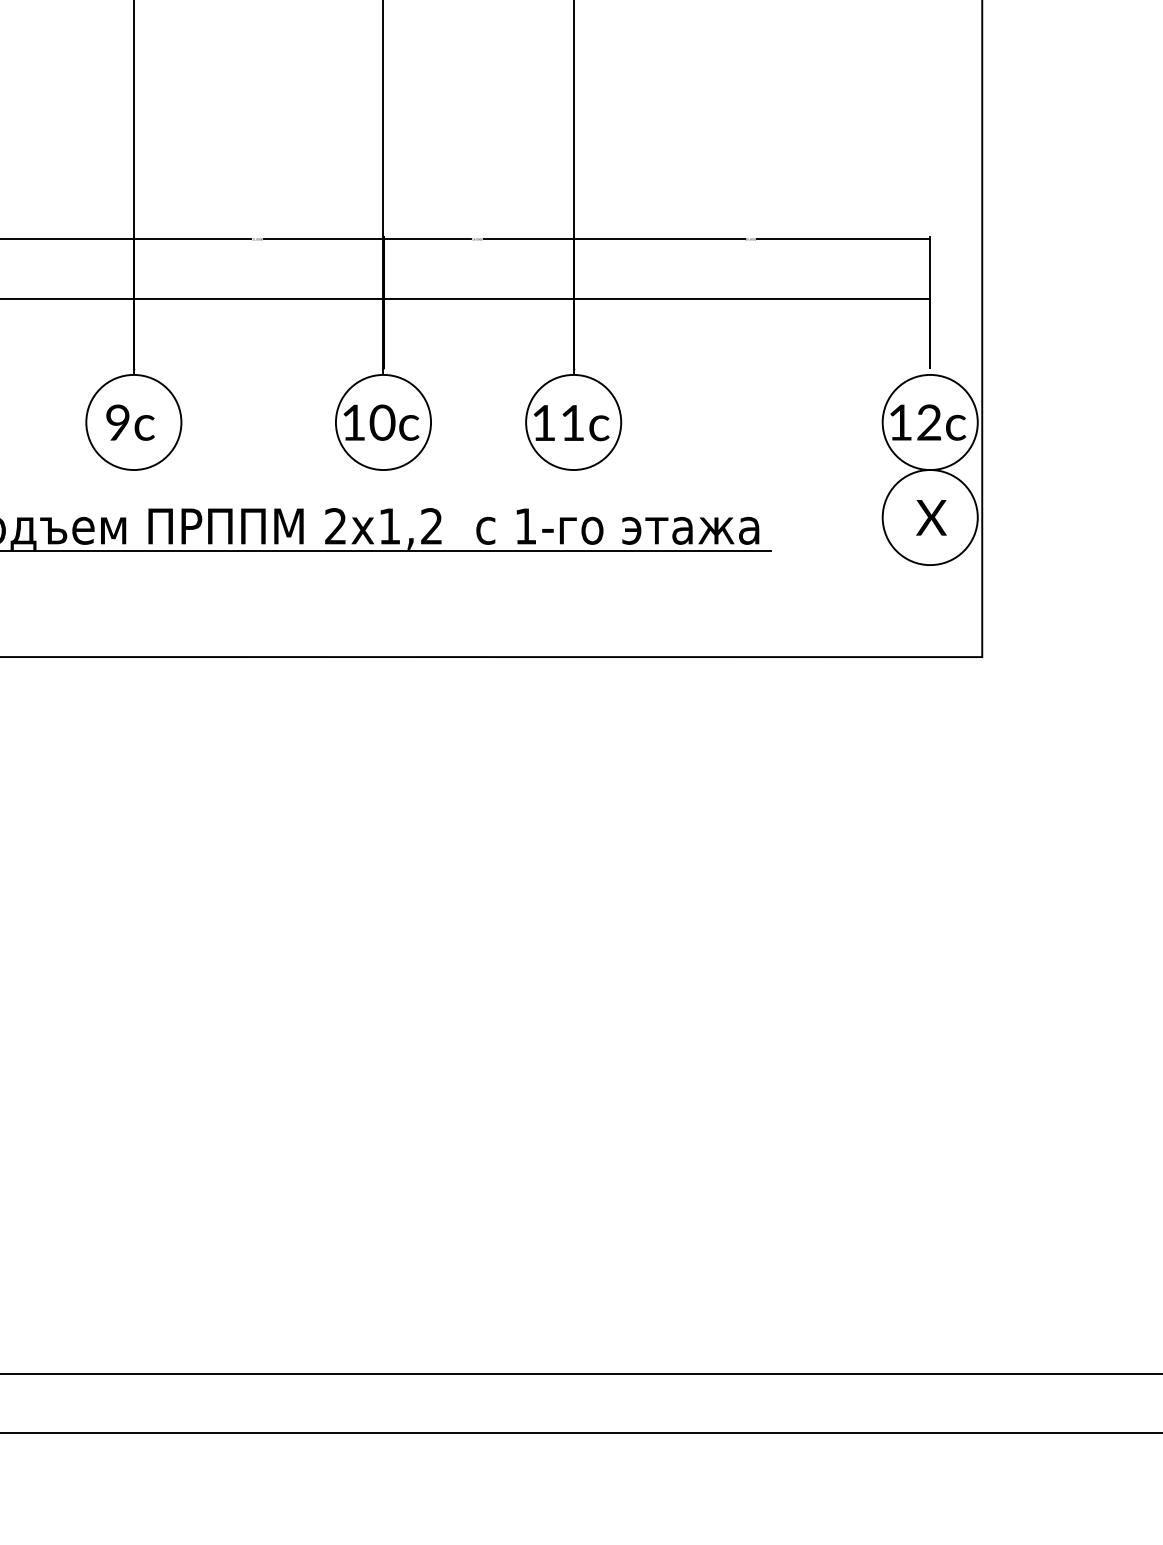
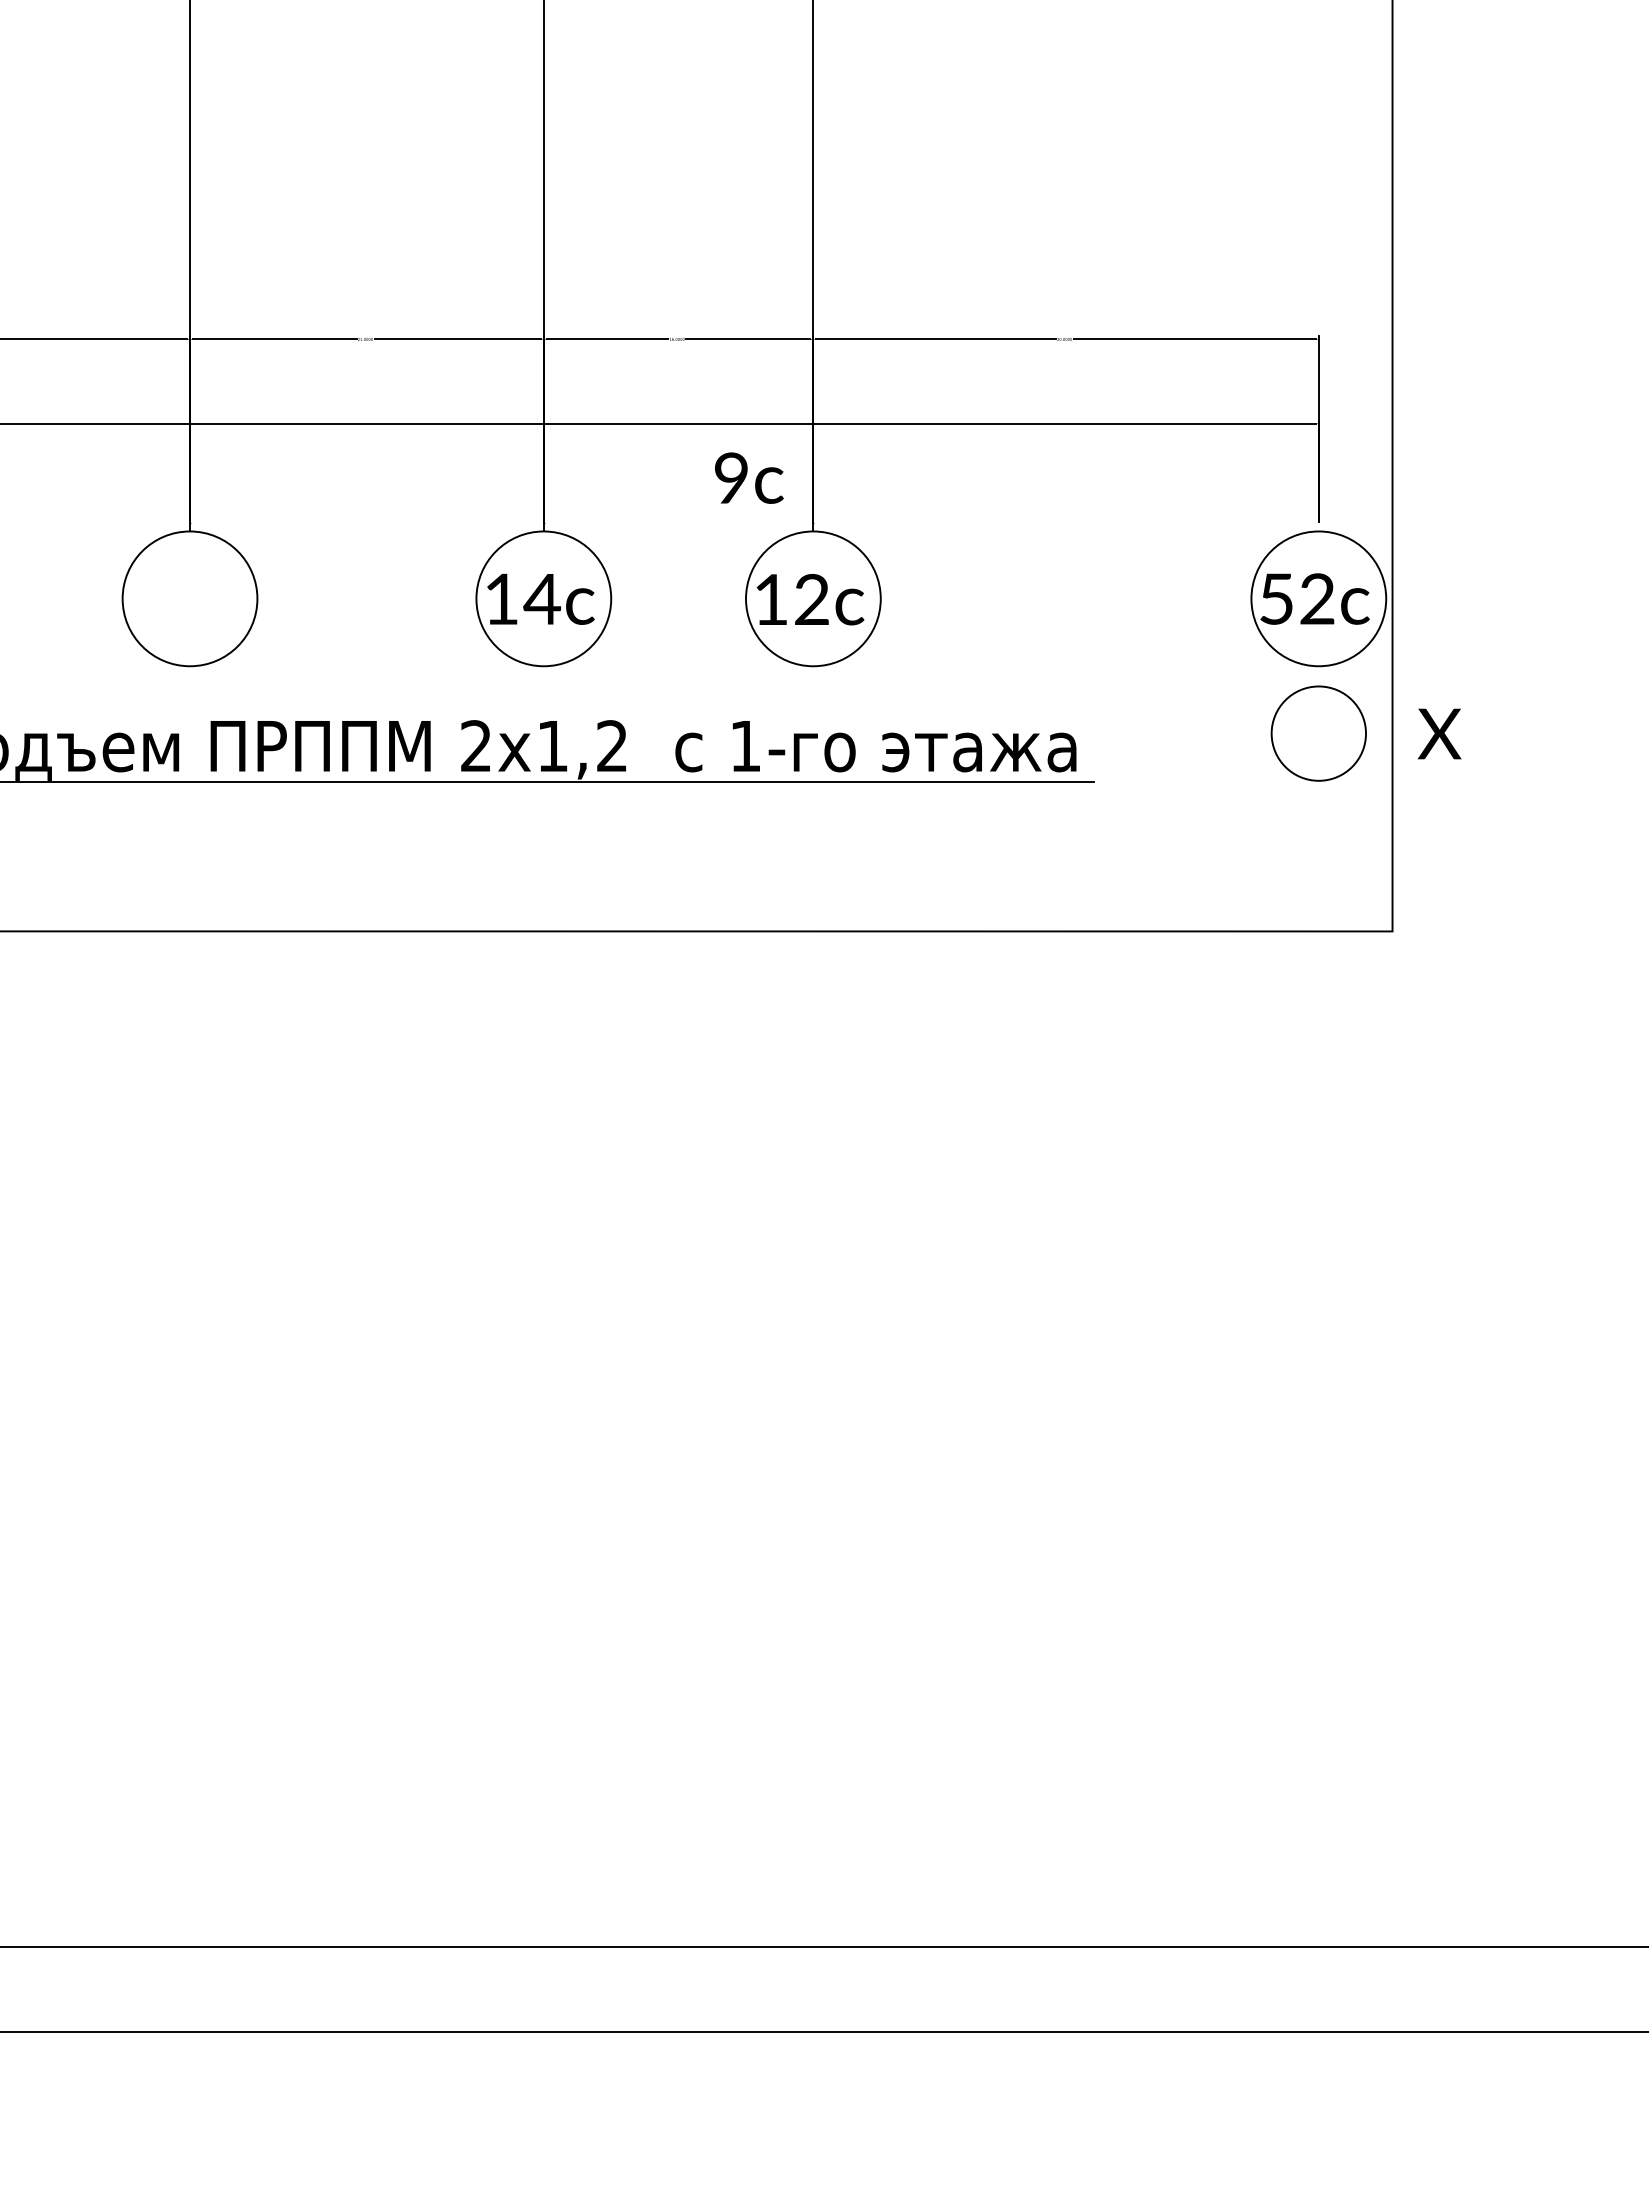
text: (130, 422) -> (749, 477), moved
text: (382, 422) -> (542, 598), 10c -> 14c
text: (572, 422) -> (811, 599), 11c -> 12c
text: (900, 422) -> (1276, 598), 12c -> 52c
circle: (930, 517) -> (1318, 733), size x0.7
text: (931, 517) -> (1439, 733), moved

